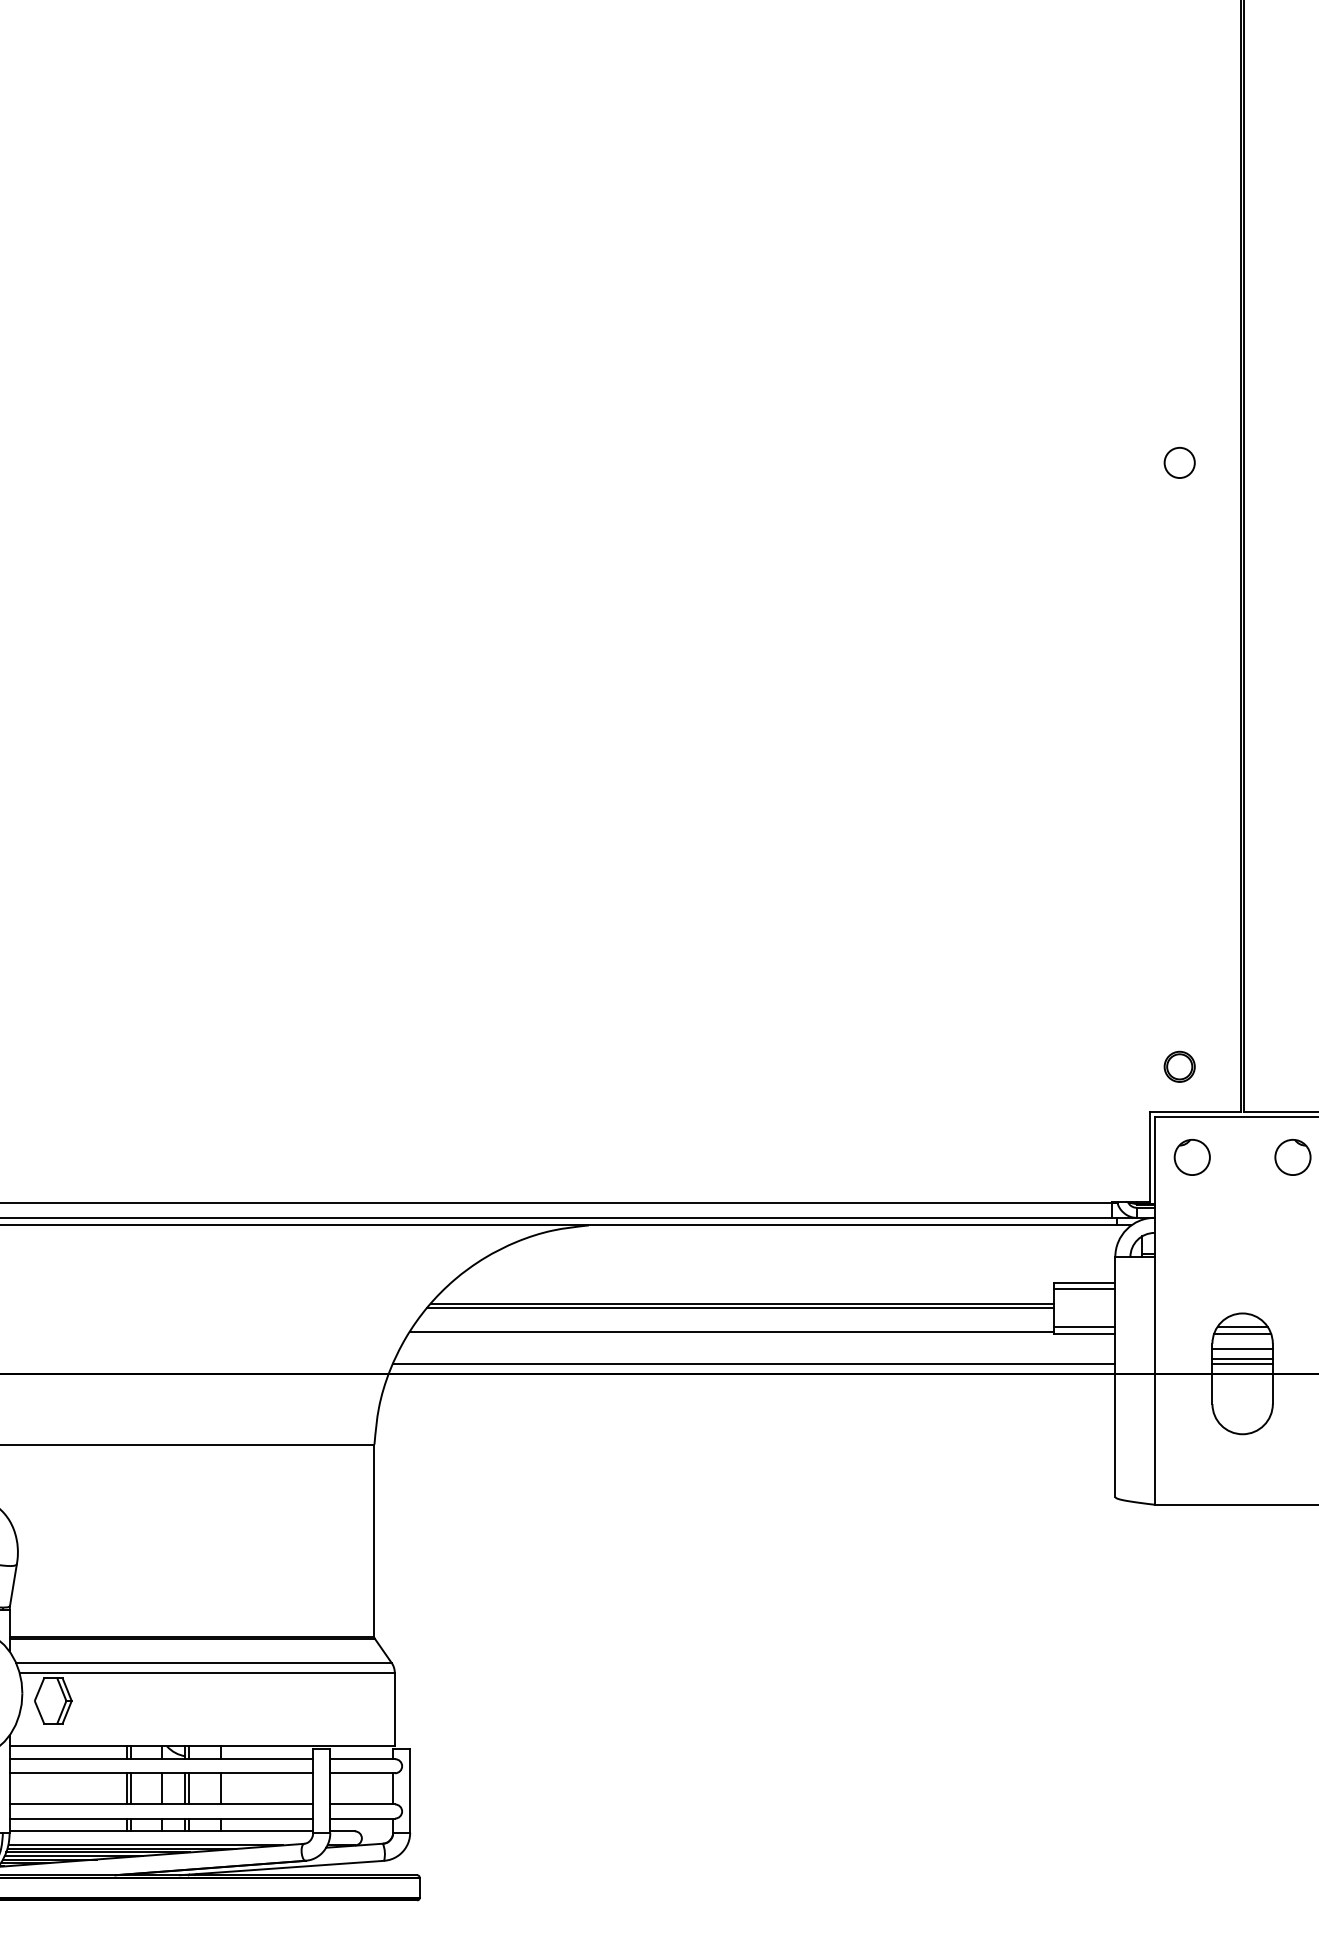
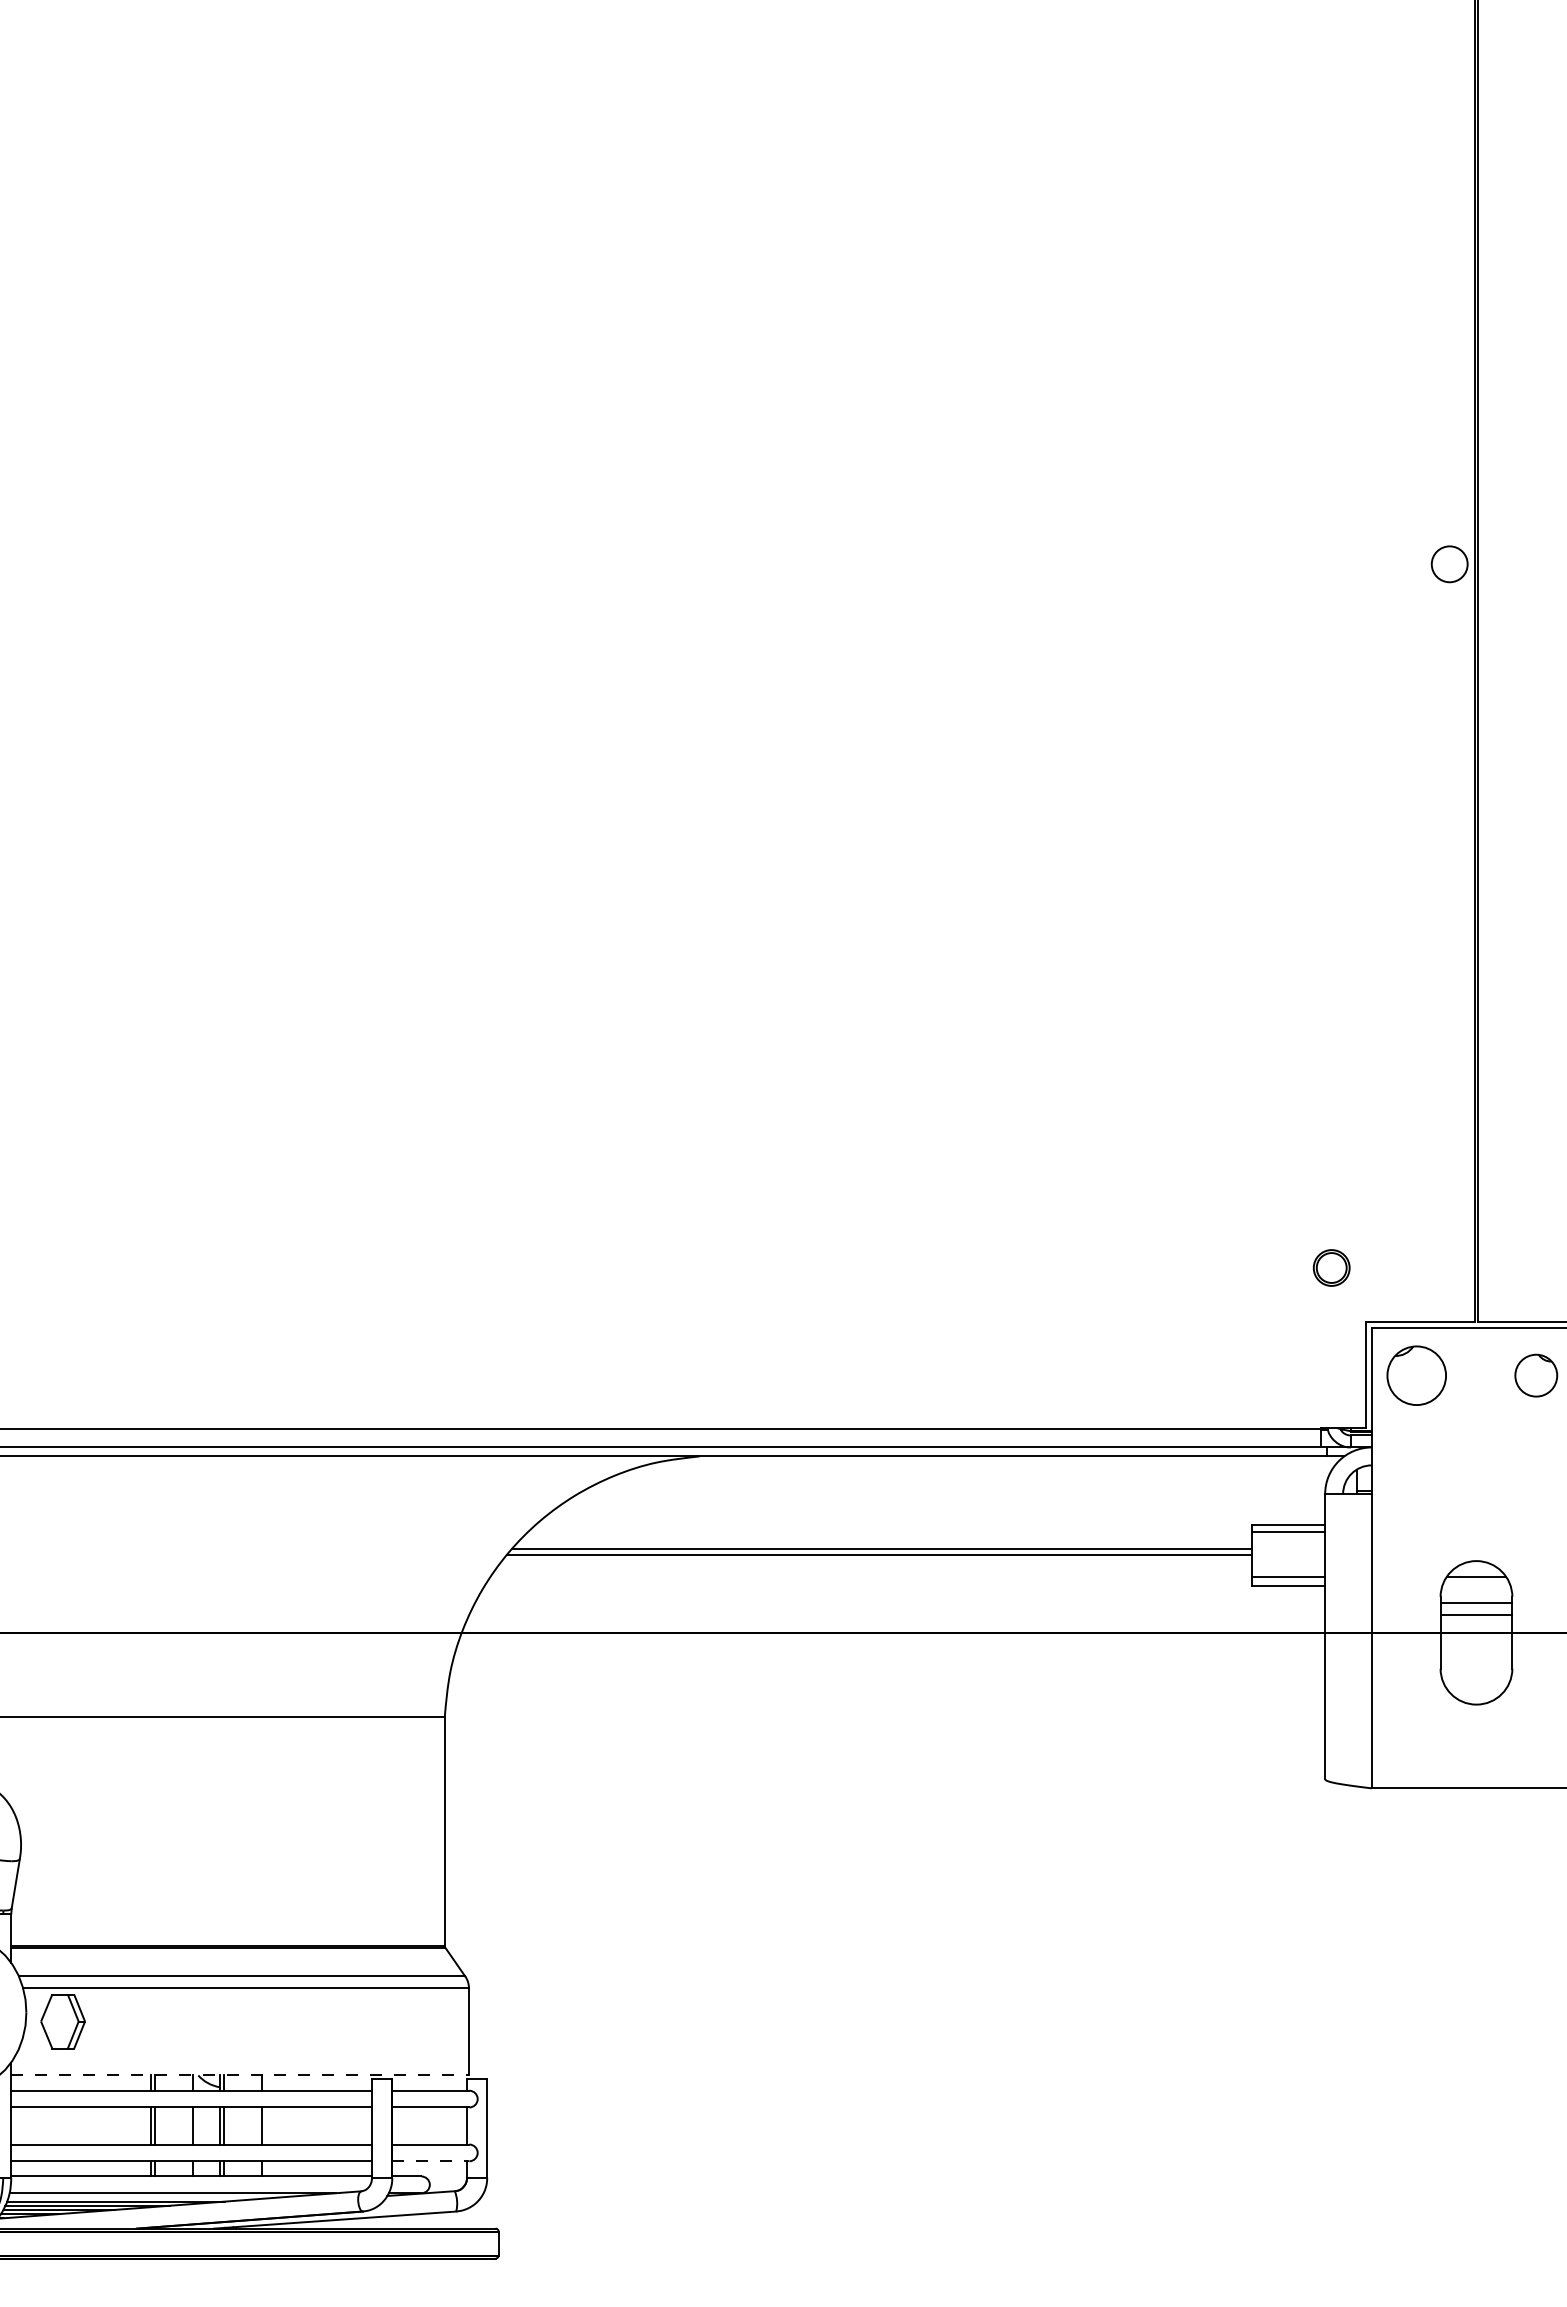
circle: (1179, 463) -> (1449, 564), moved
part: (1179, 1066) -> (1331, 1267), moved
part: (1192, 1157) -> (1416, 1375), size x1.4
line: (731, 1332) -> (869, 1583), removed
line: (1242, 1334) -> (1476, 1585), removed
line: (754, 1363) -> (896, 1620), removed
line: (1242, 1363) -> (1476, 1620), removed
line: (202, 1746) -> (240, 2075), solid -> dashed
line: (362, 1818) -> (430, 2161), solid -> dashed
line: (121, 1849) -> (144, 2197), removed

